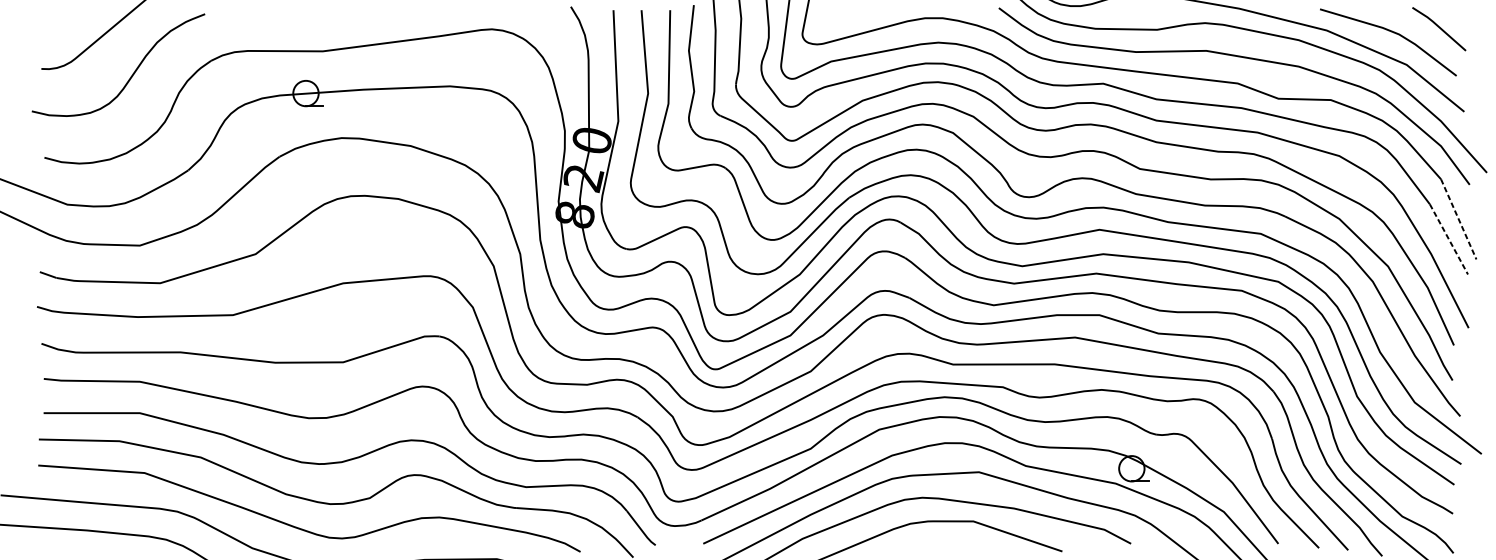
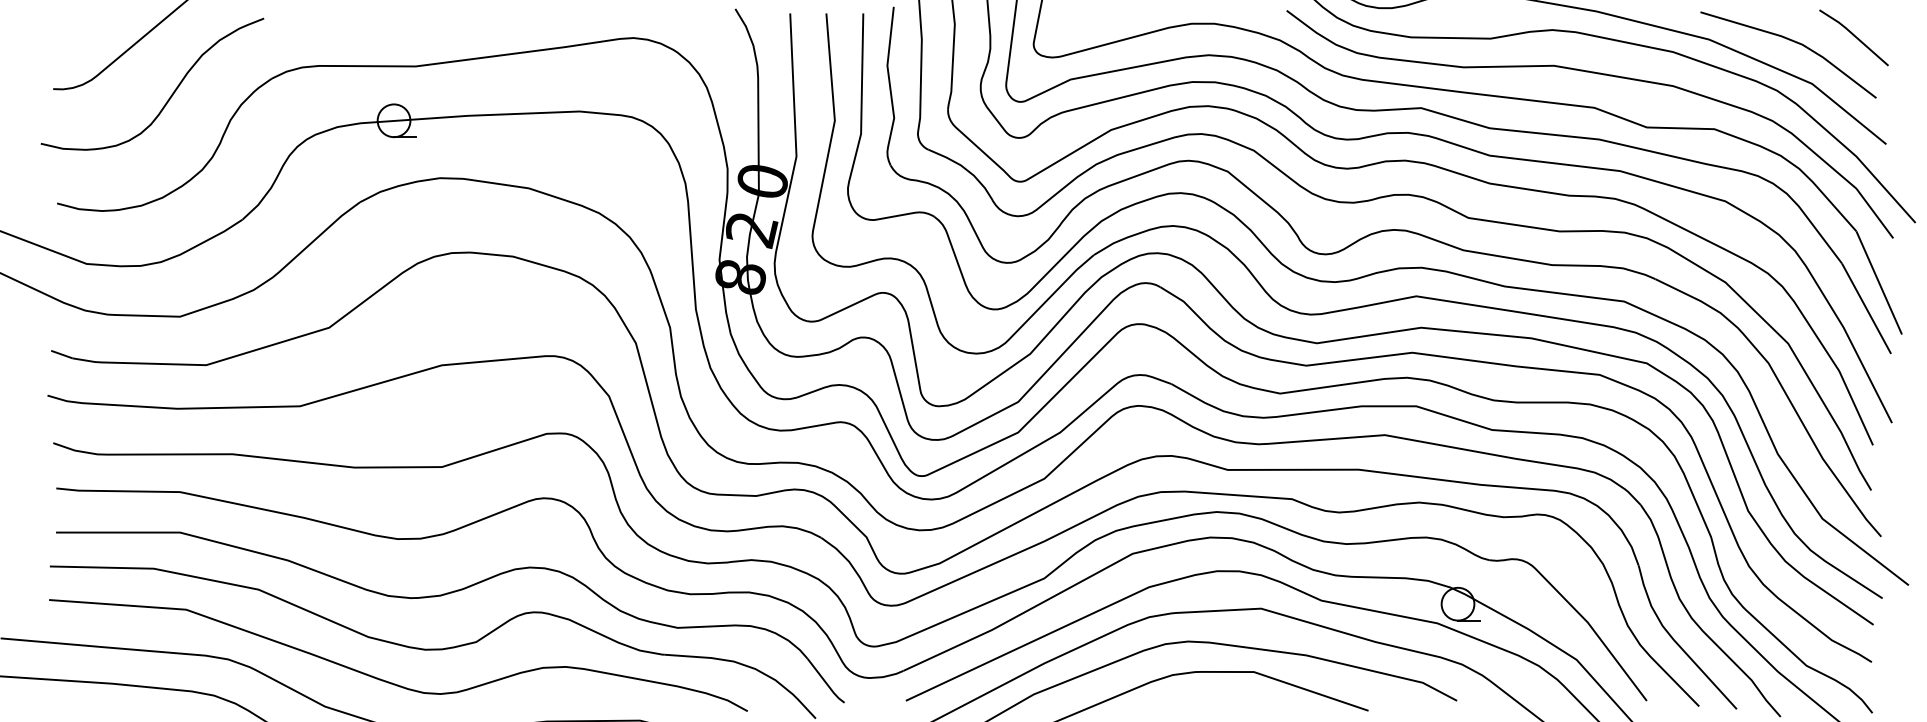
line: (1458, 219) -> (1879, 283), dashed -> solid
line: (1448, 240) -> (1866, 309), dashed -> solid

